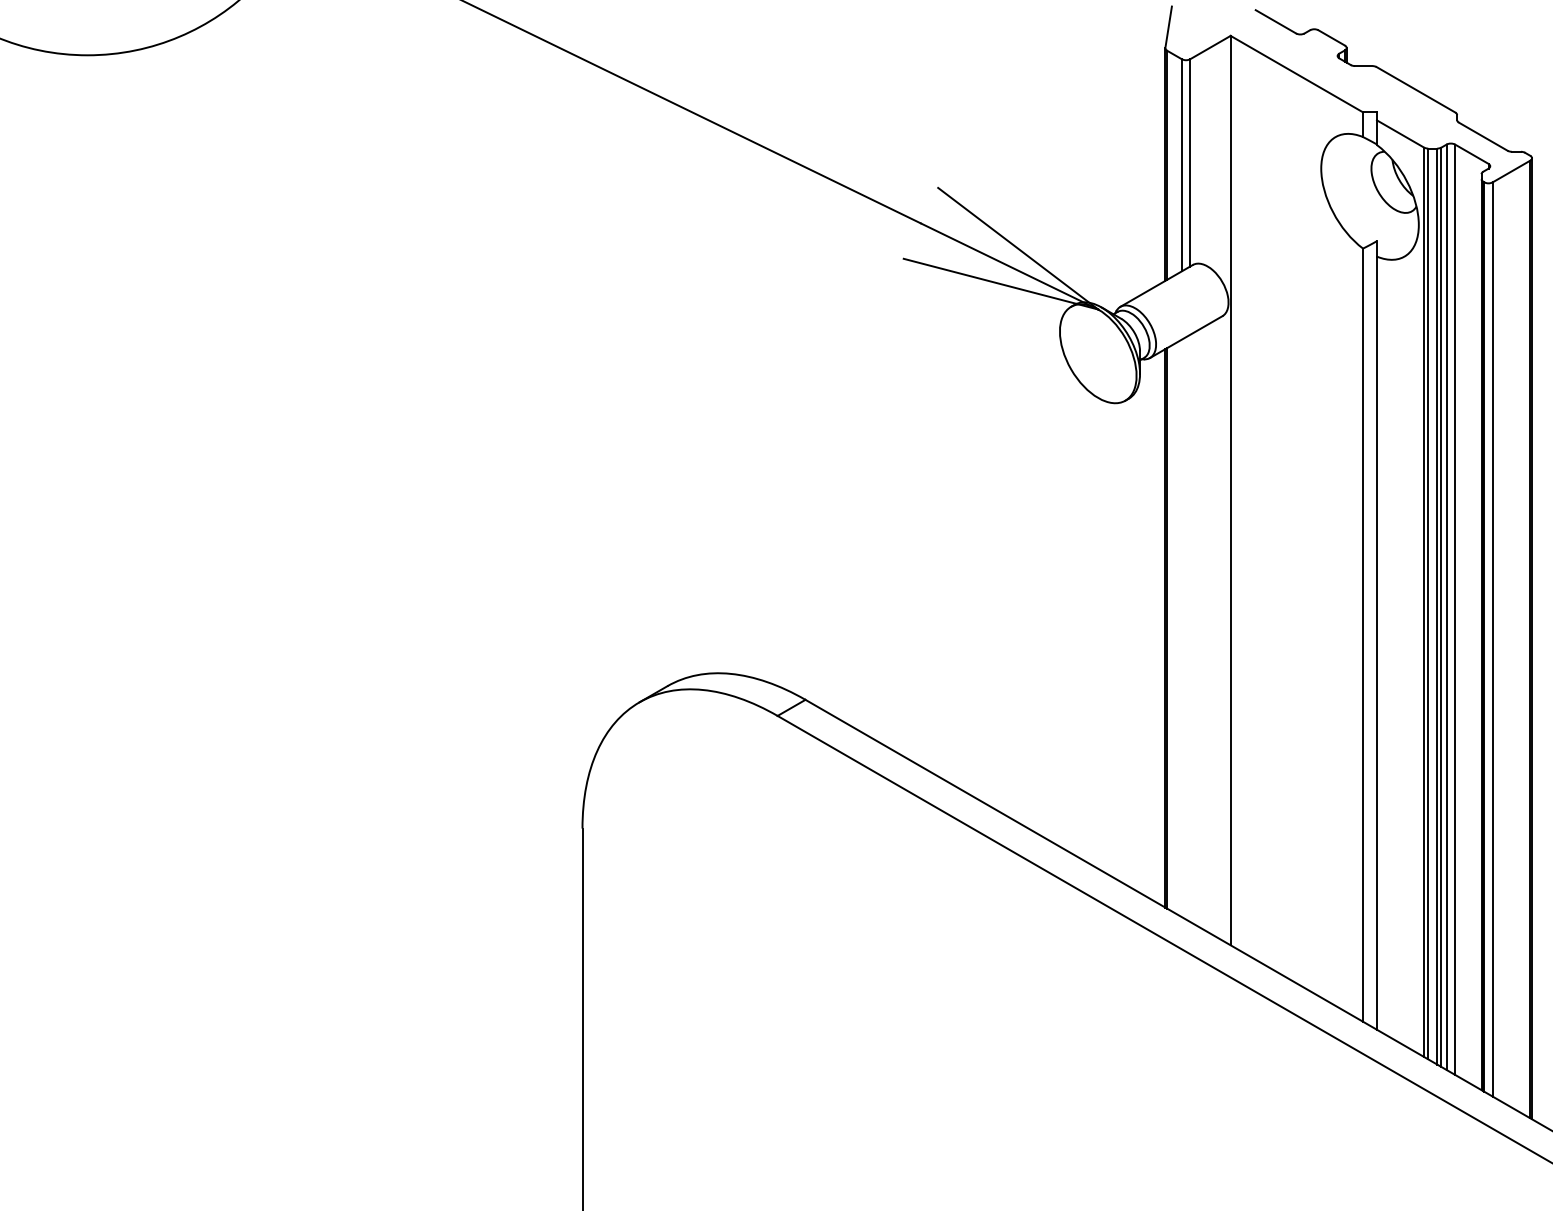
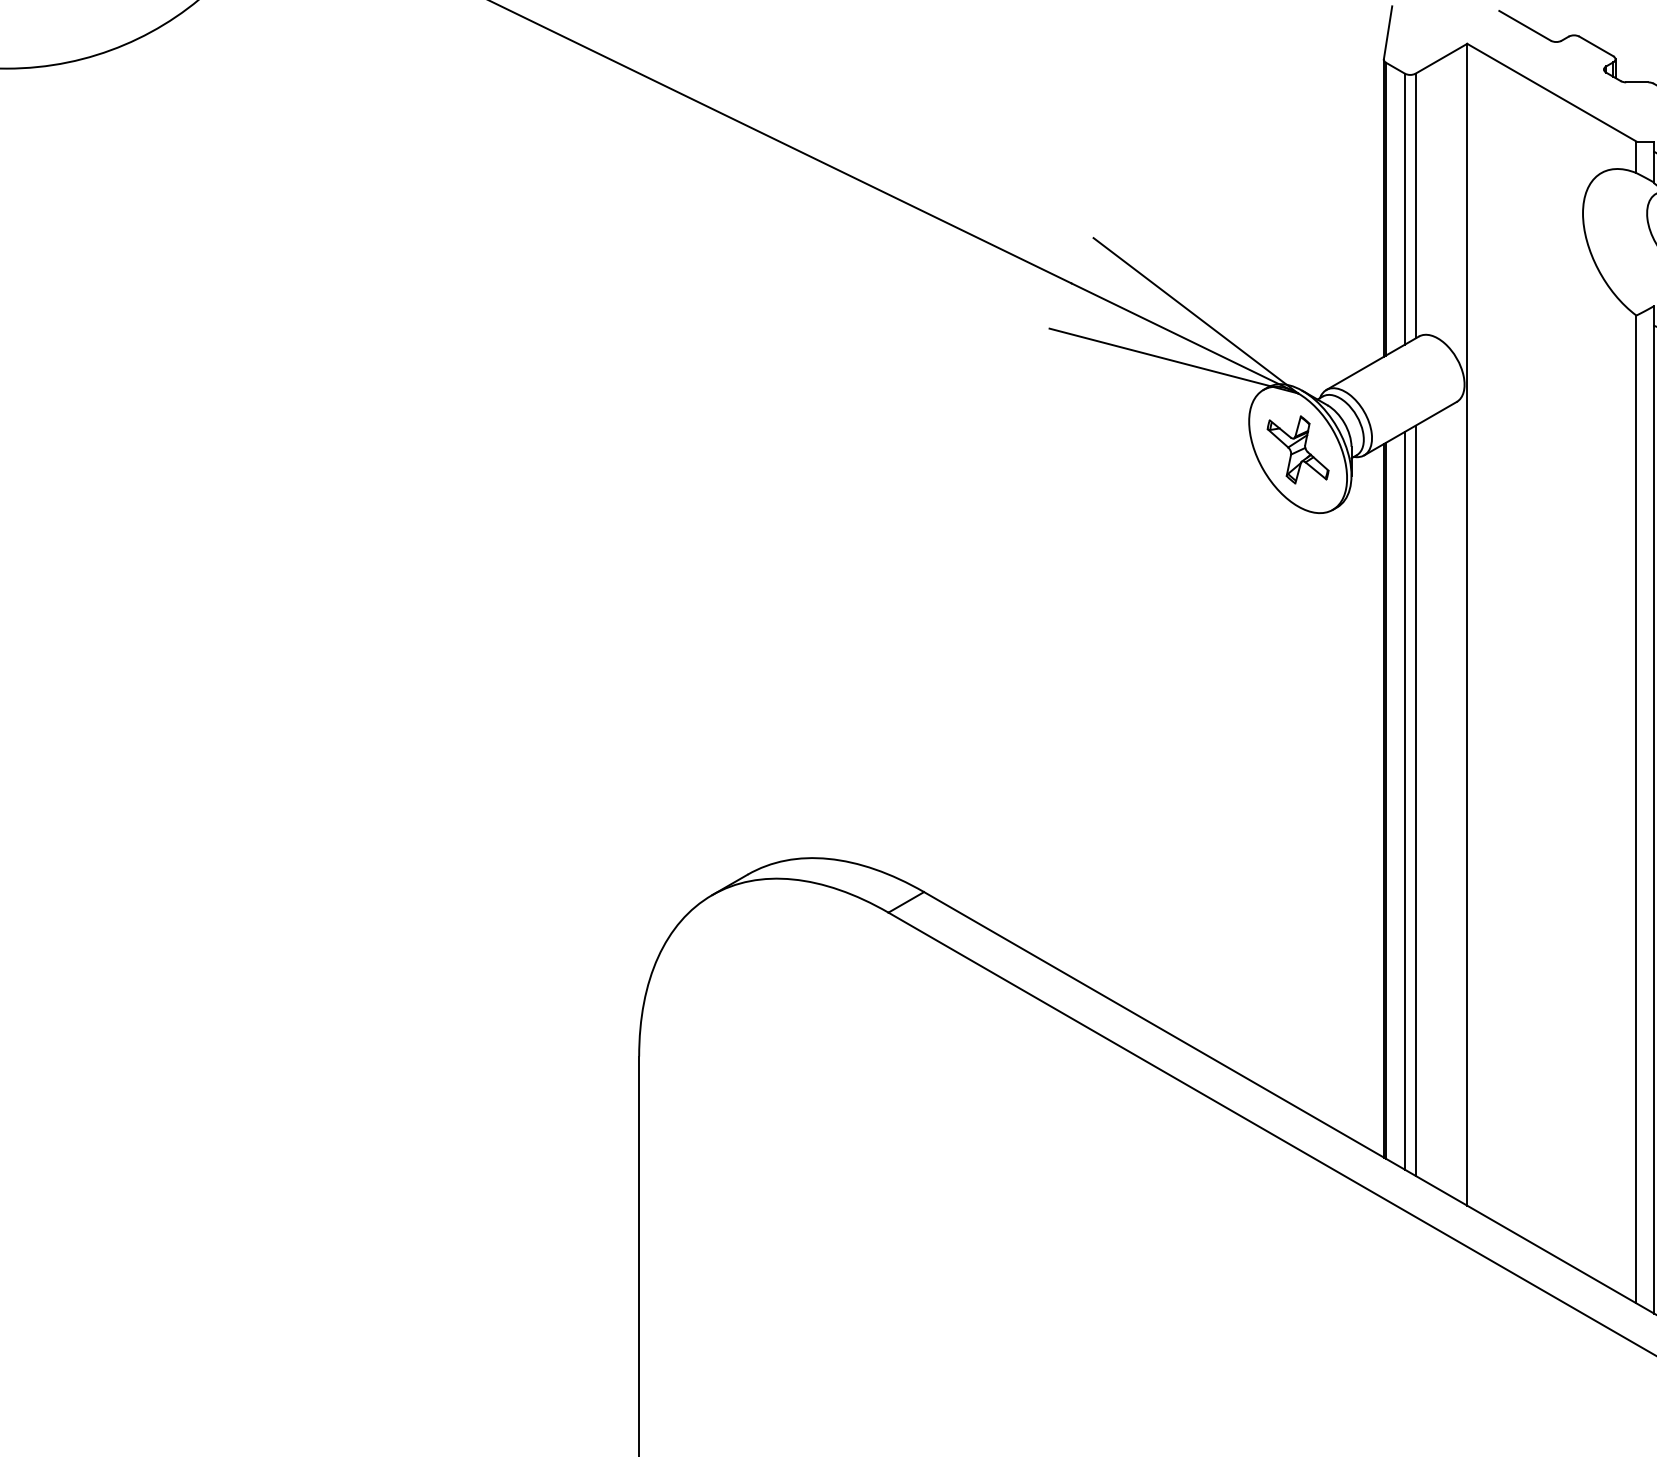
part: (1098, 353) -> (1298, 449), added
line: (1190, 627) -> (1415, 799), added
line: (1181, 628) -> (1404, 800), added

